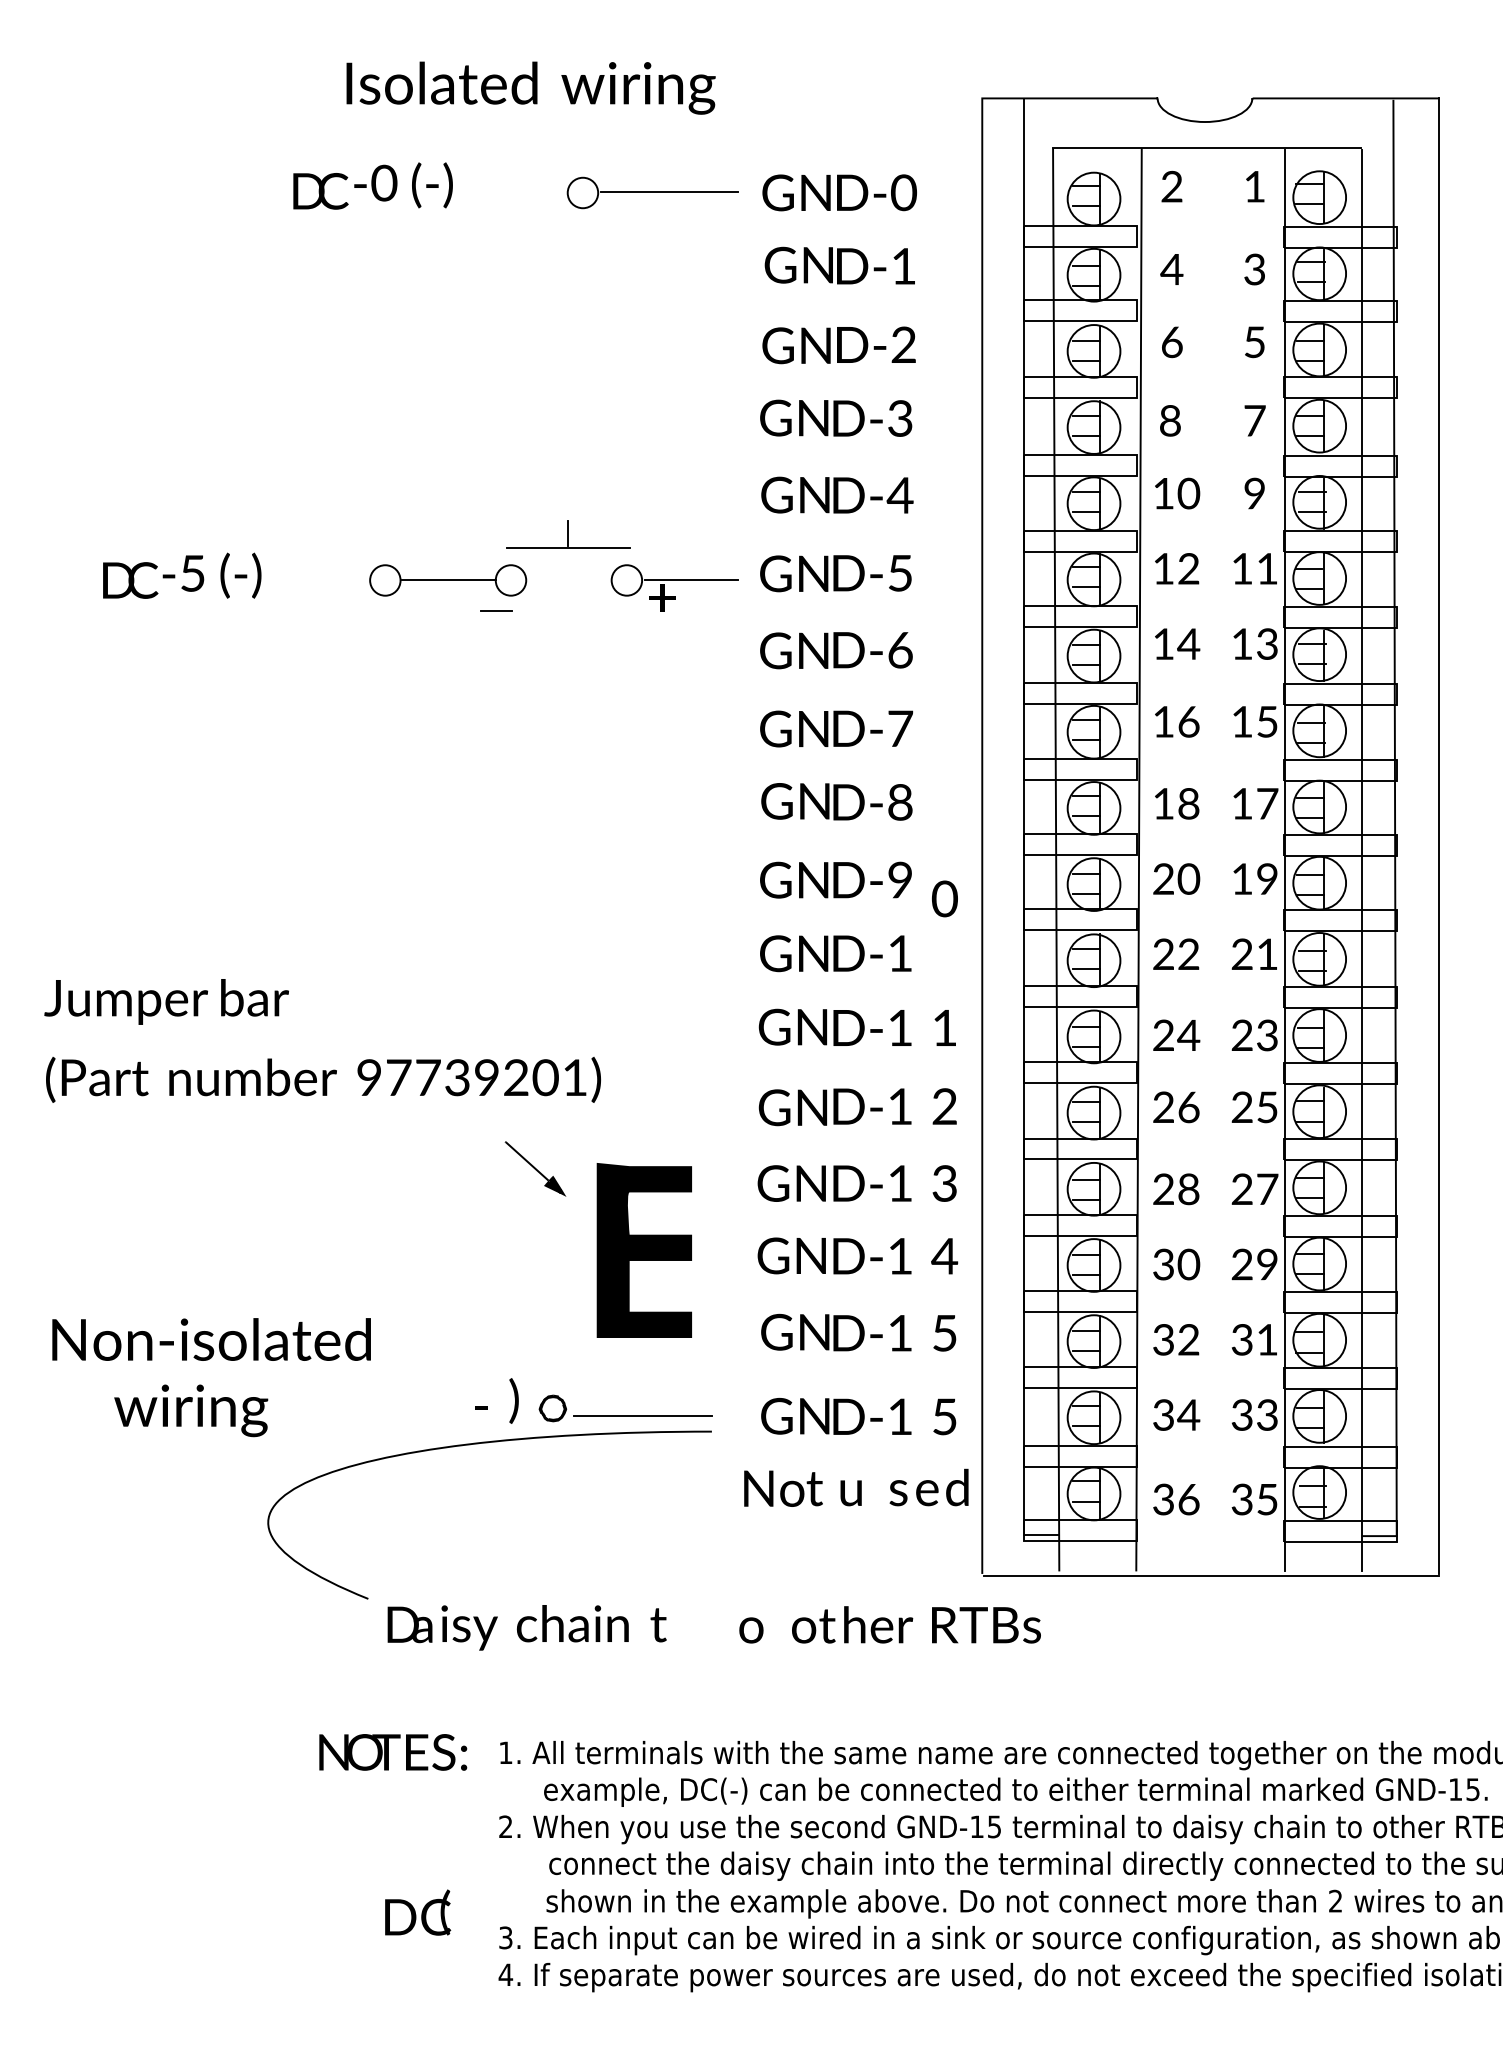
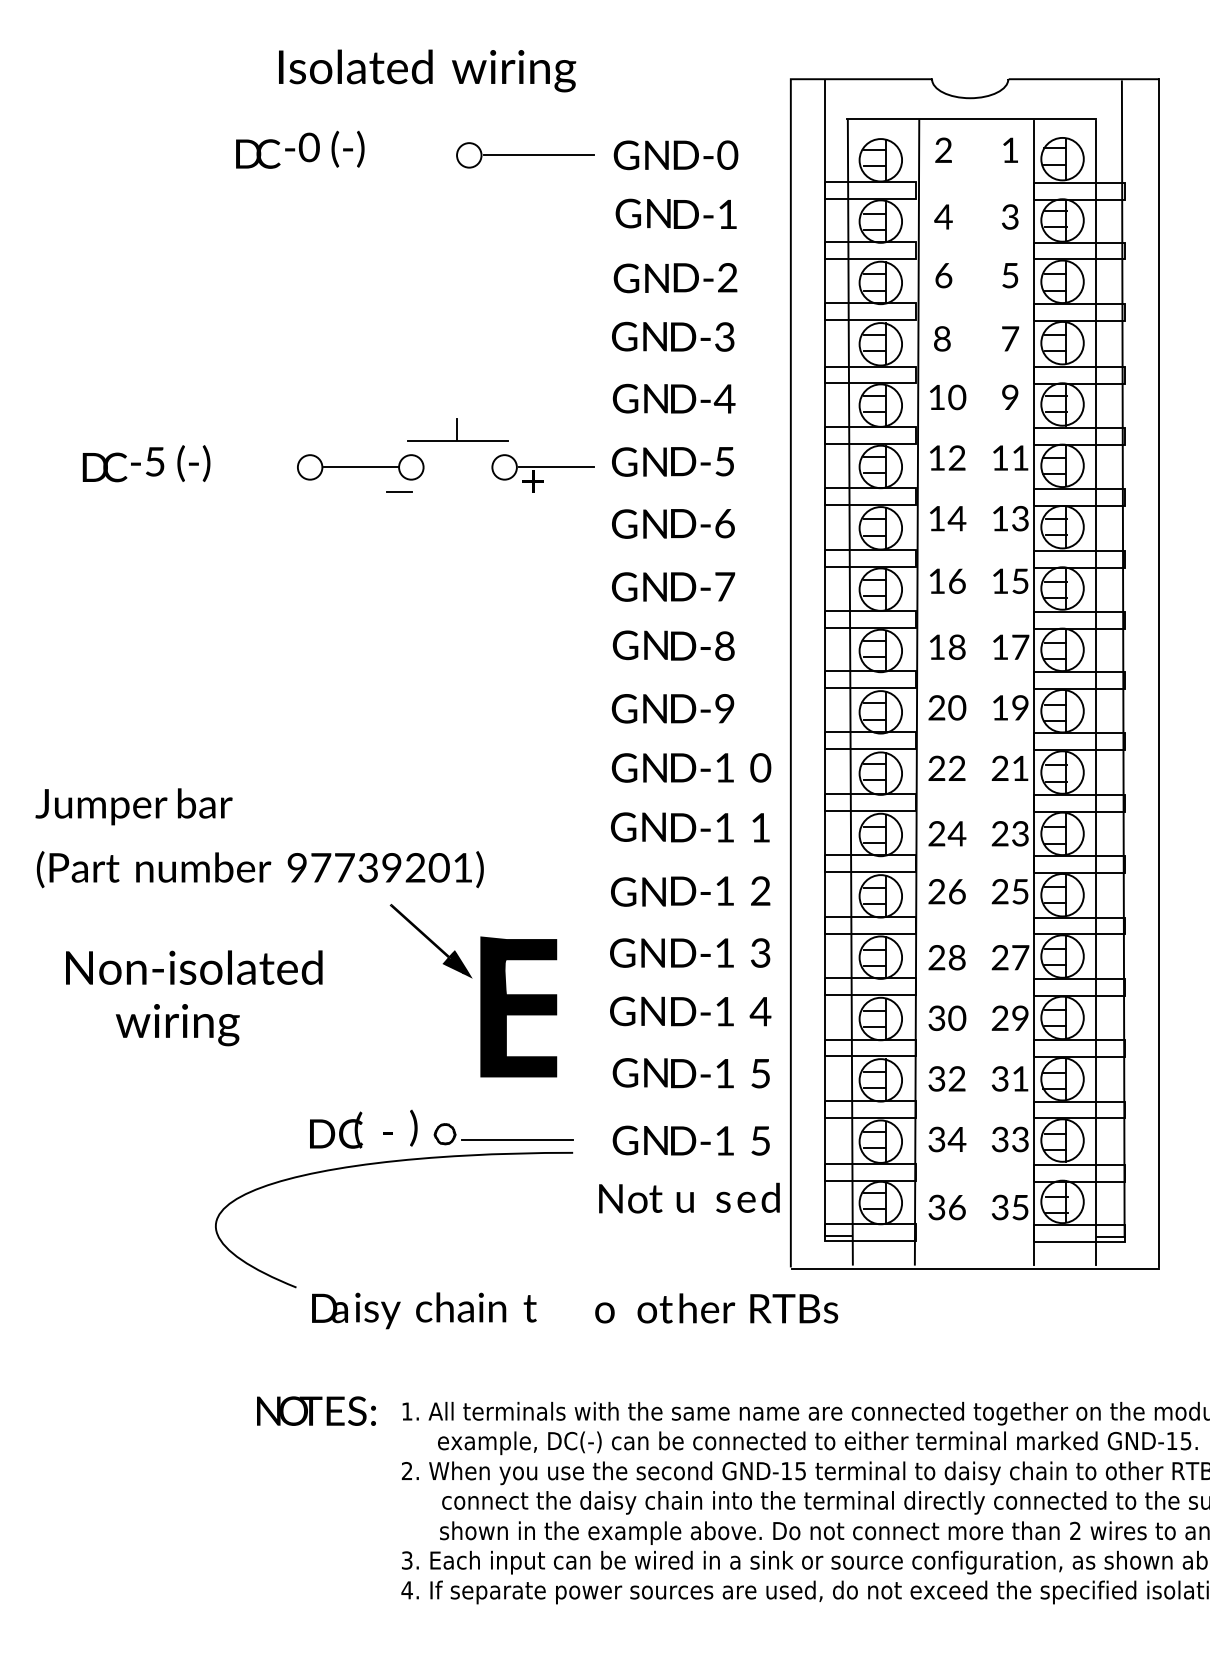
text: (944, 898) -> (760, 767), moved
part: (534, 1169) -> (430, 941), size x1.67
text: (211, 1377) -> (194, 998), moved
text: (418, 1911) -> (336, 1129), moved

